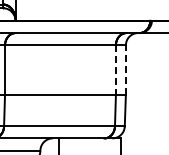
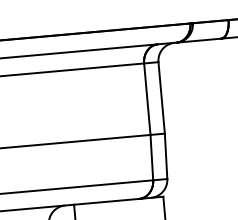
line: (115, 70) -> (146, 99), dashed -> solid
line: (125, 70) -> (161, 98), dashed -> solid

